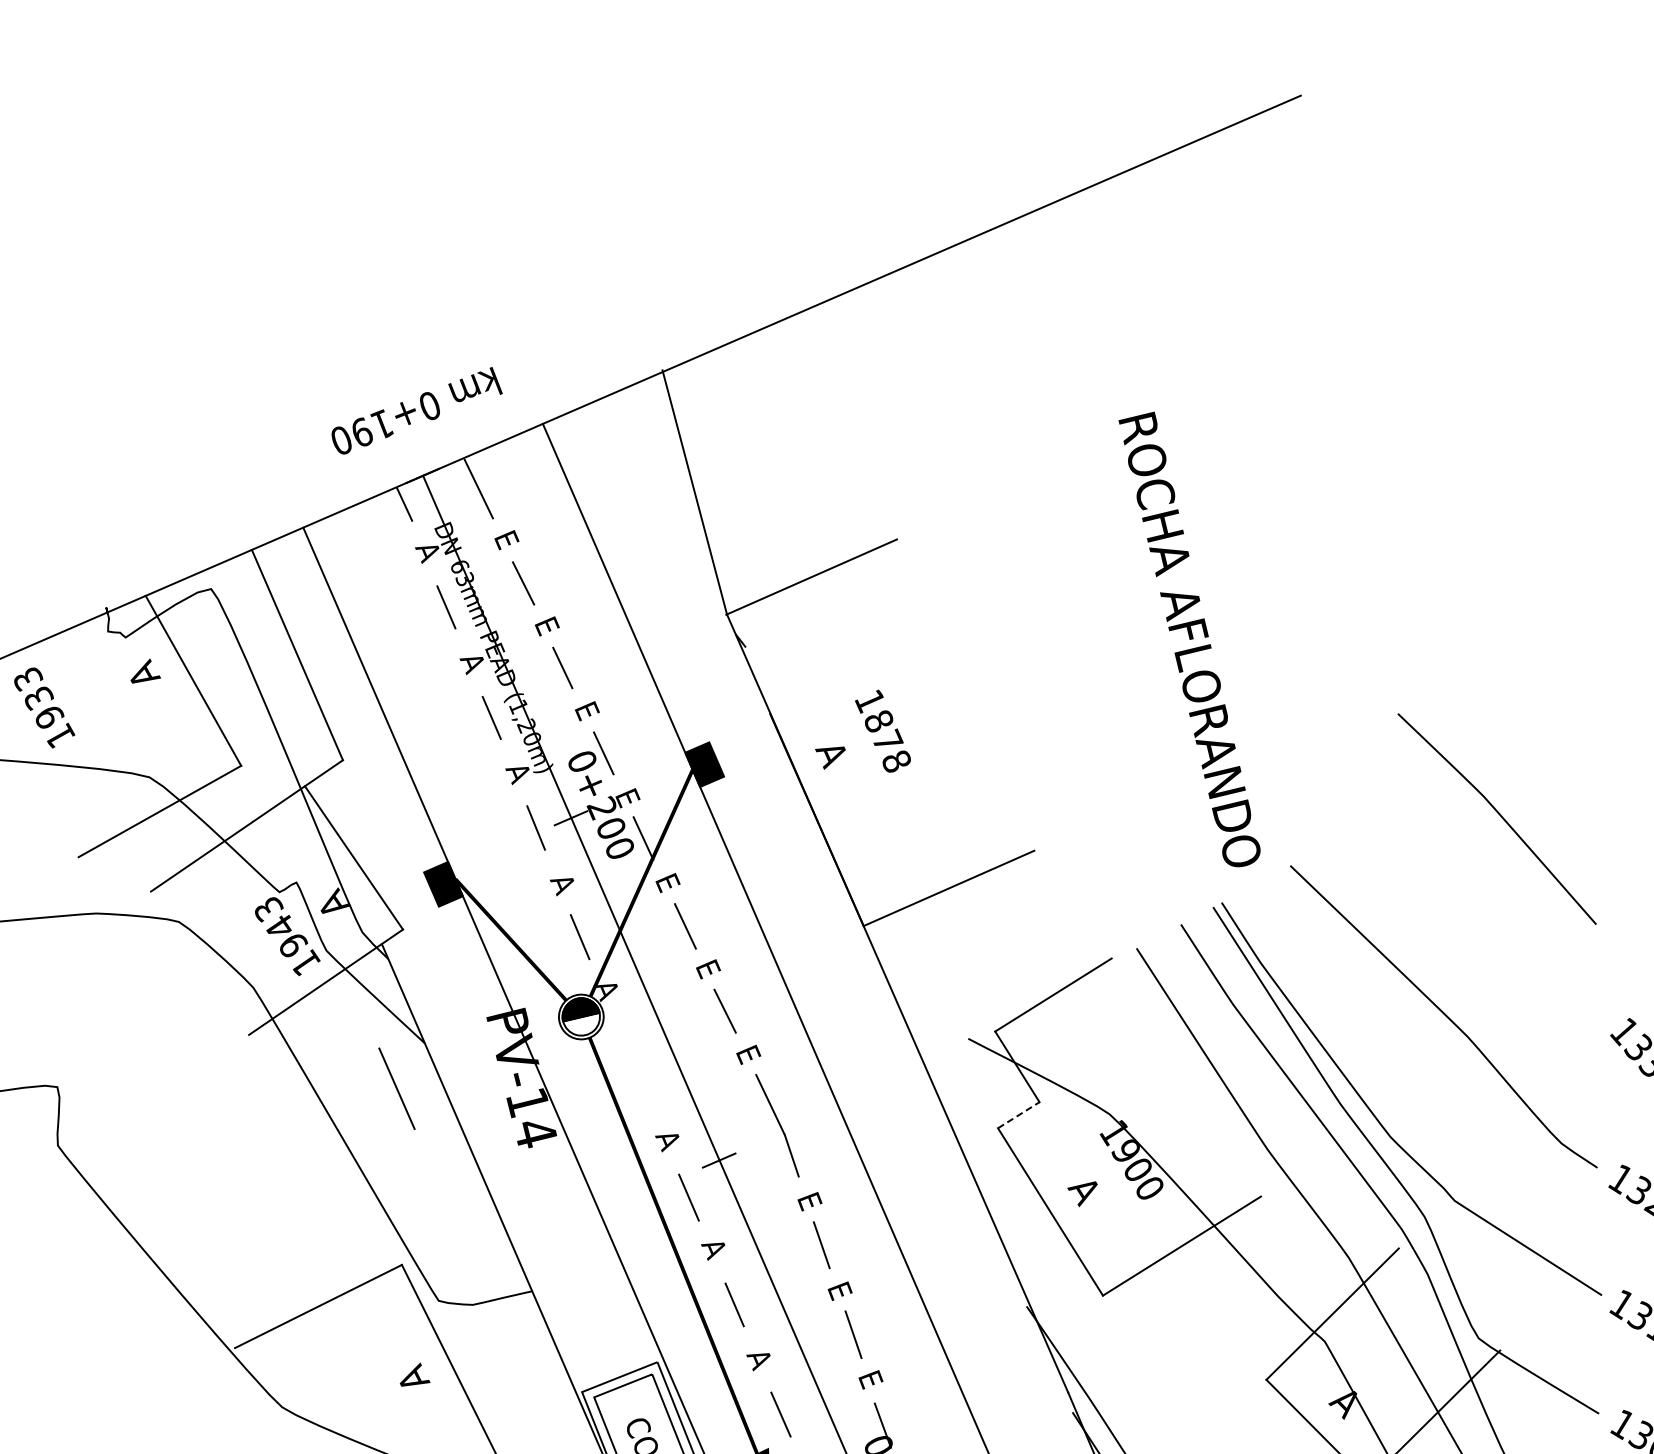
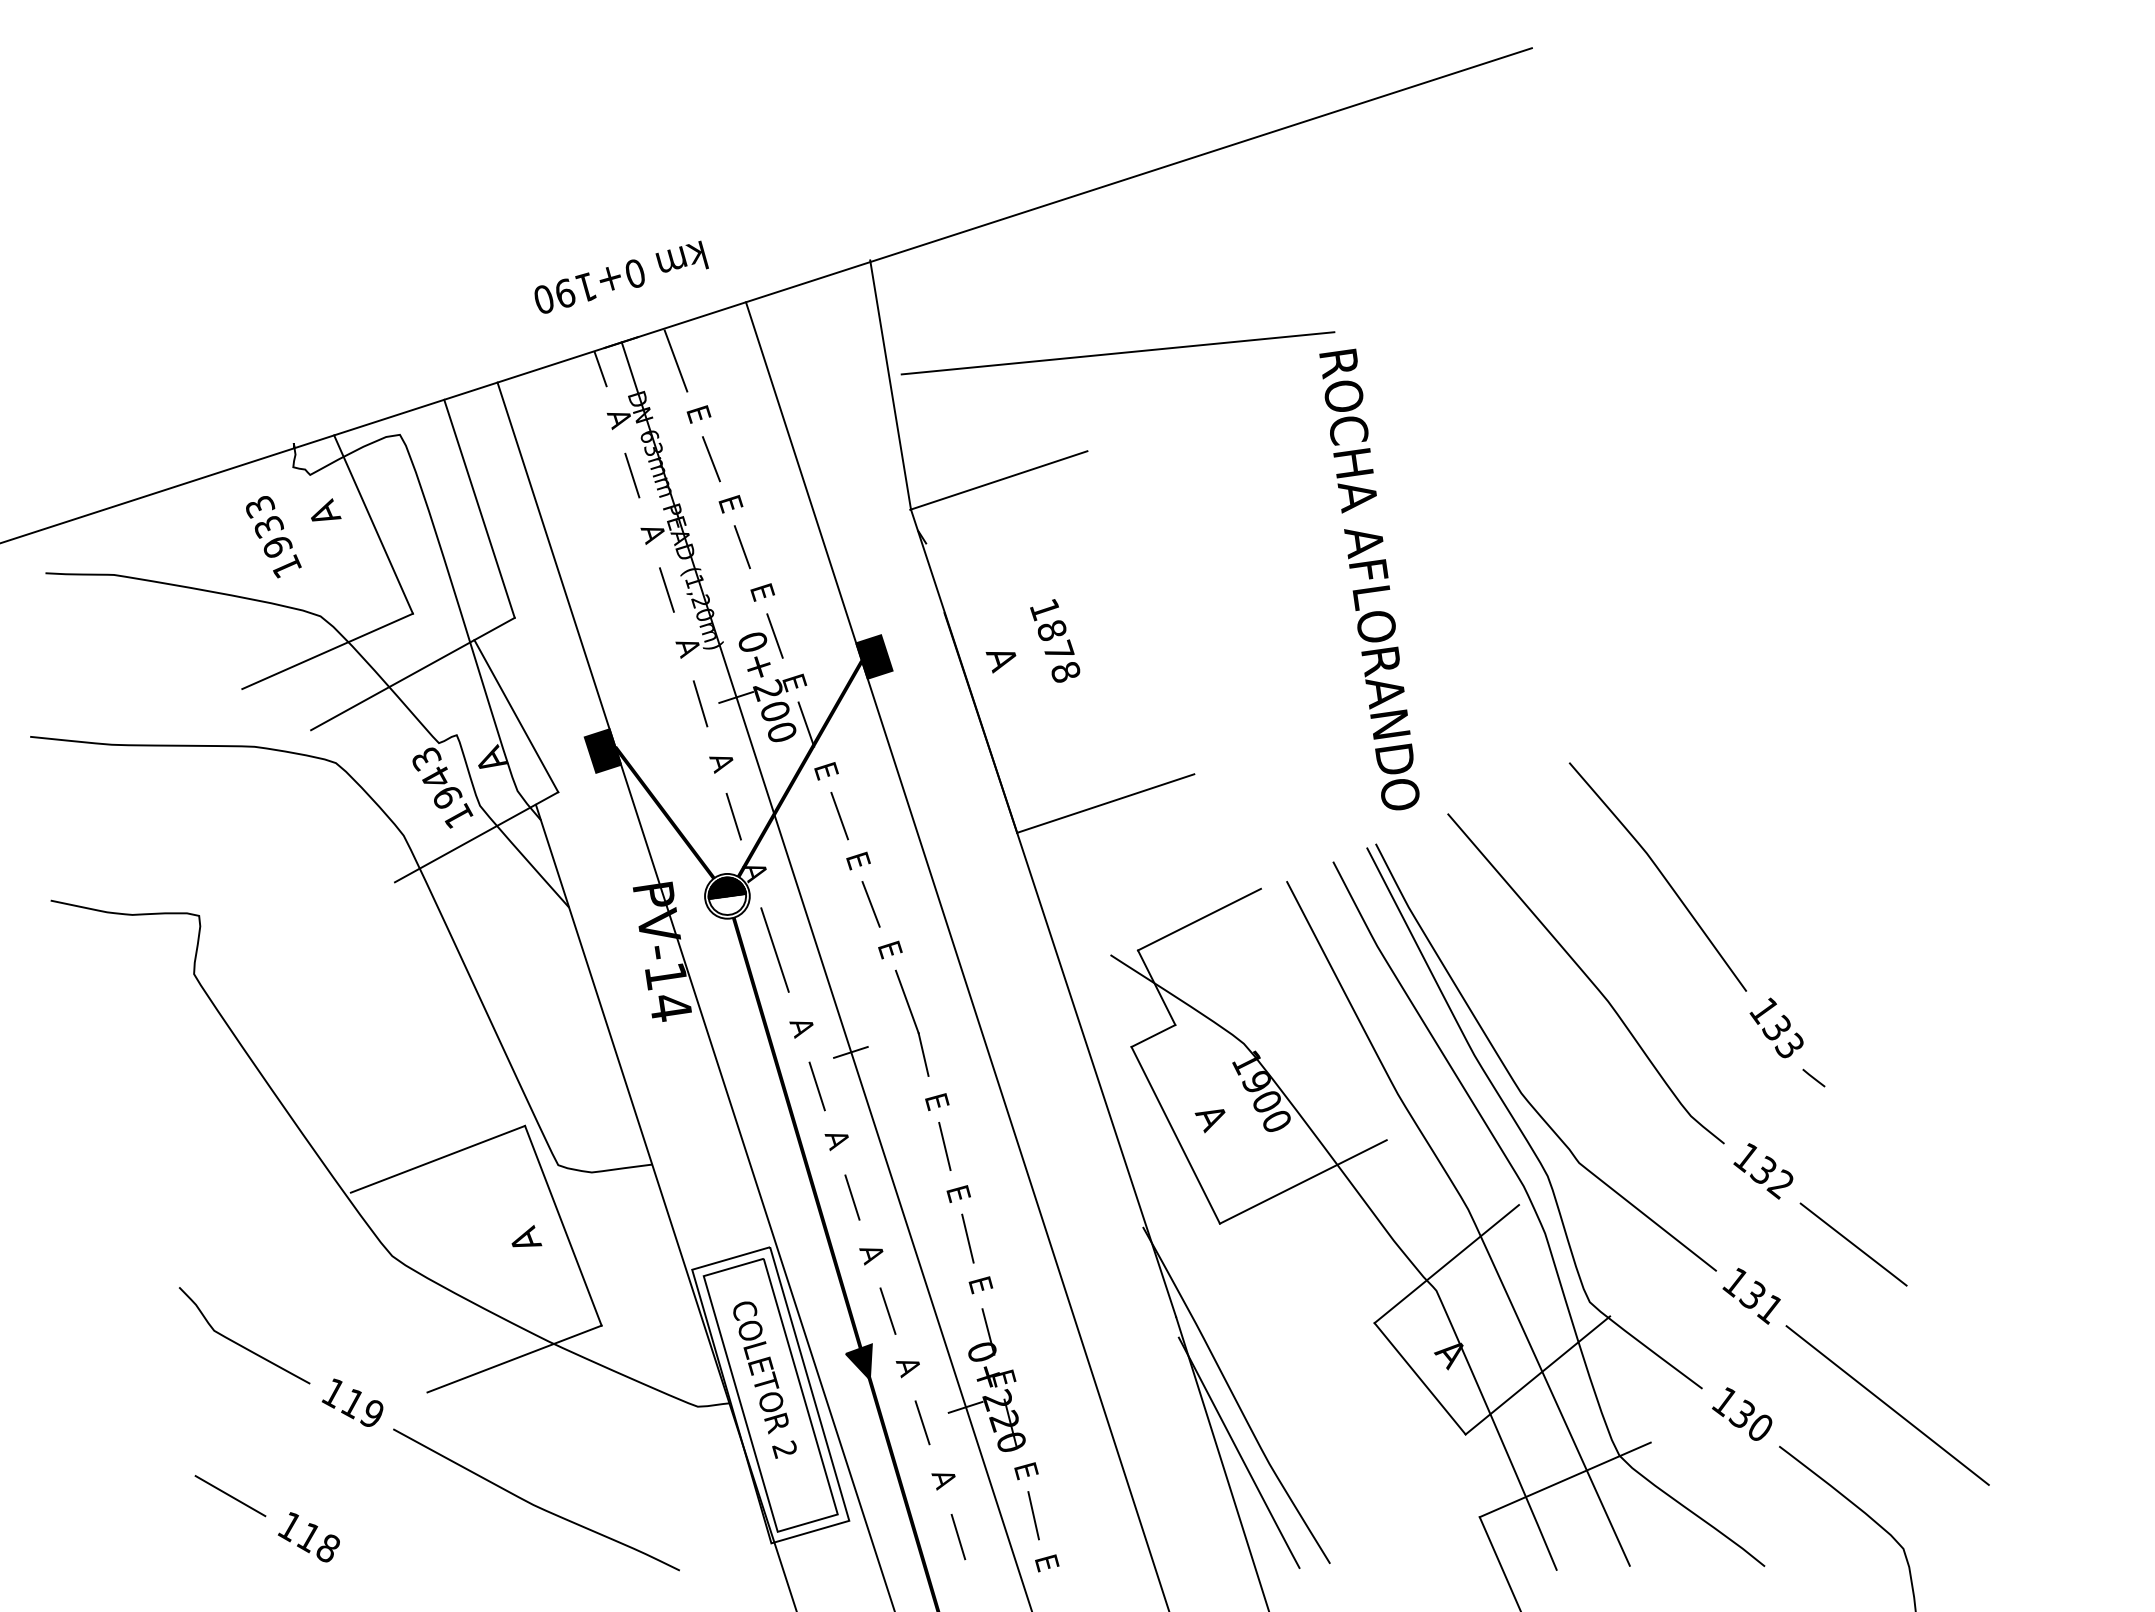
line: (917, 439) -> (1117, 353), added
text: (44, 708) -> (273, 537), moved
curve: (1500, 817) -> (1661, 875), moved
line: (396, 1088) -> (774, 949), moved
line: (1018, 1115) -> (1153, 1036), dashed -> solid

